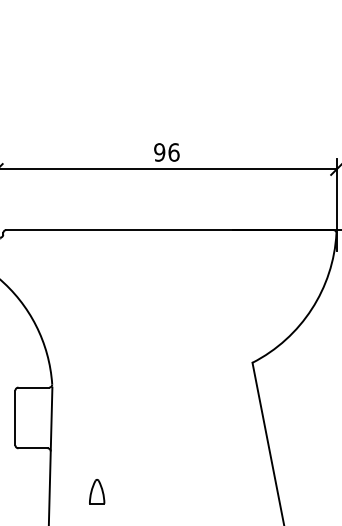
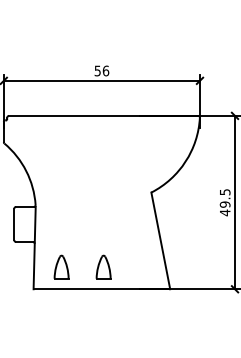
text: (159, 151) -> (97, 70), 96 -> 56
part: (97, 490) -> (61, 266), size x1.67
part: (169, 490) -> (103, 266), added

